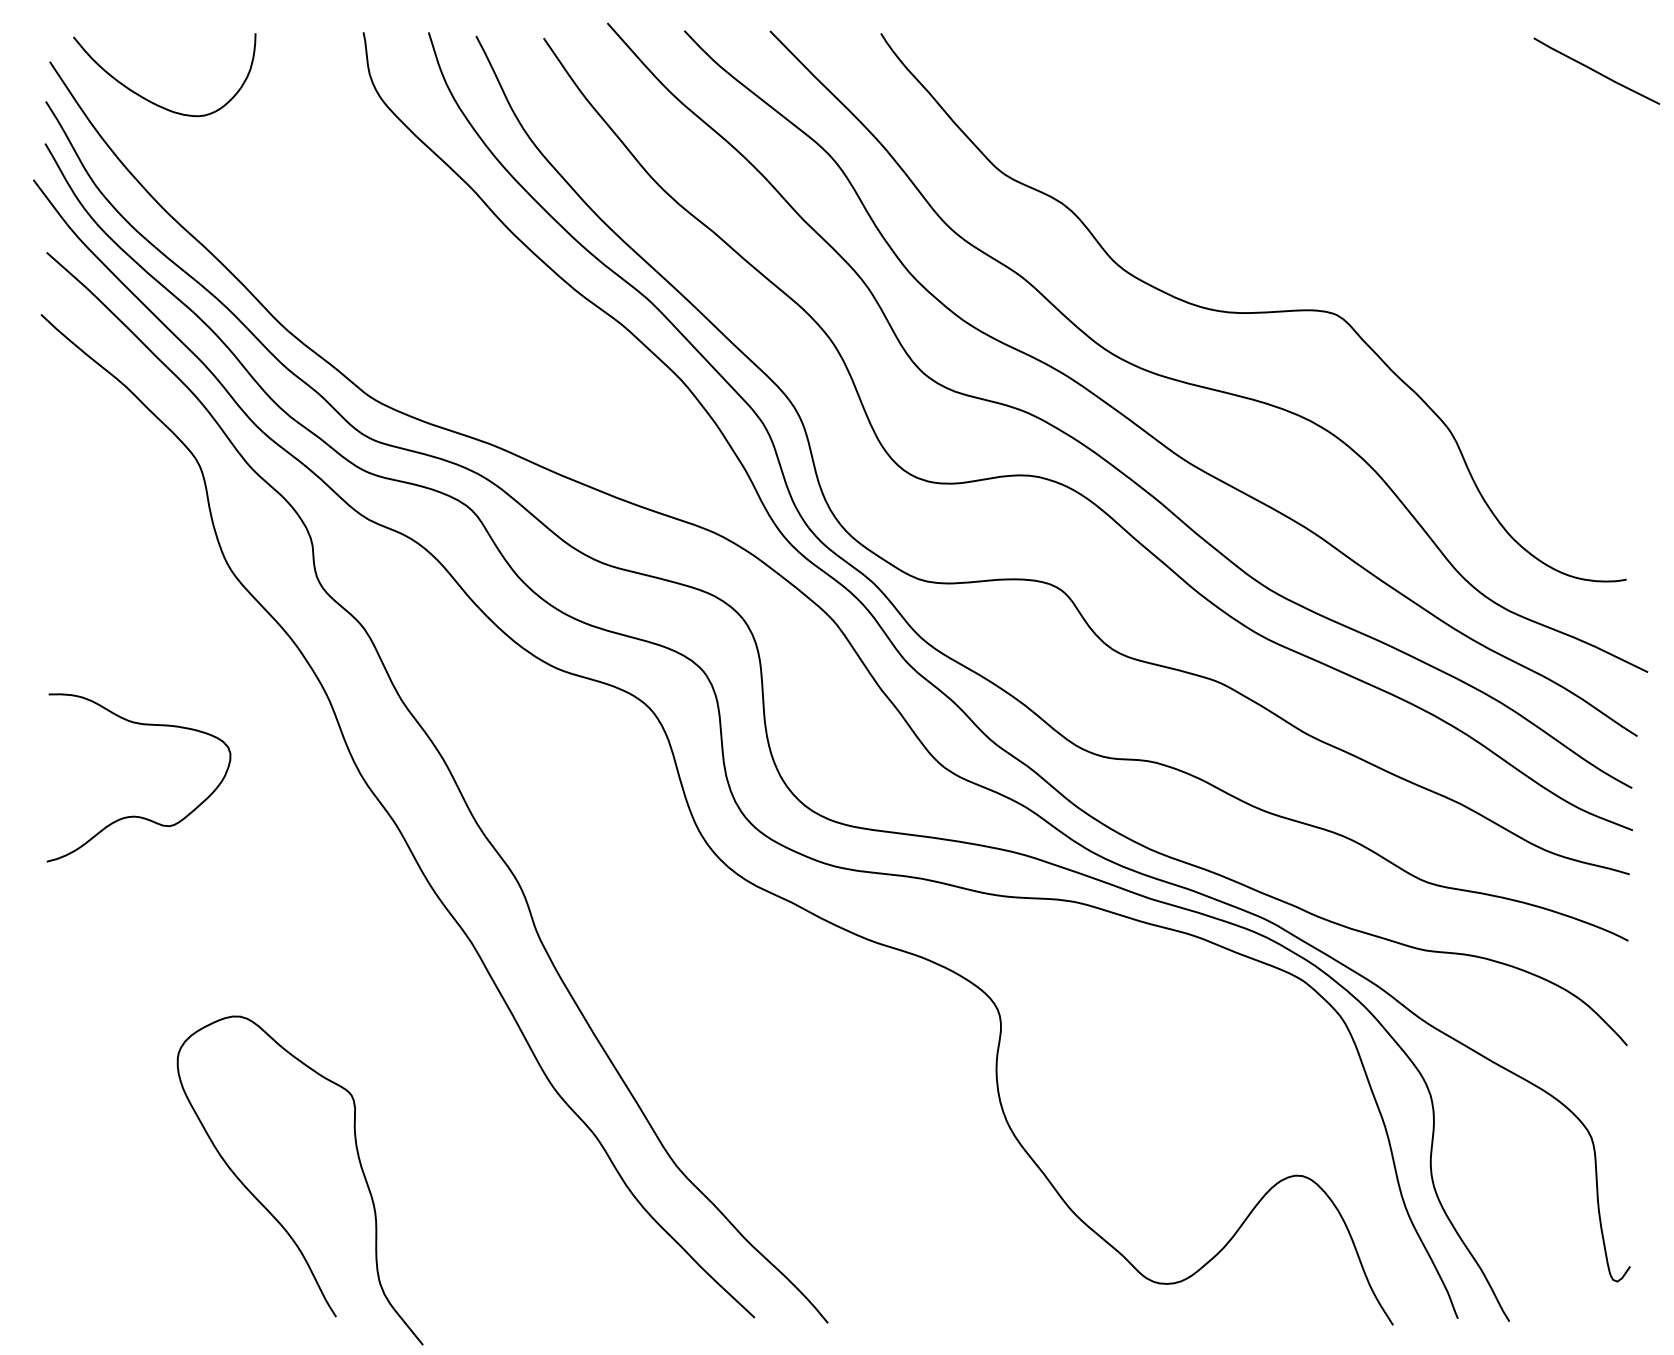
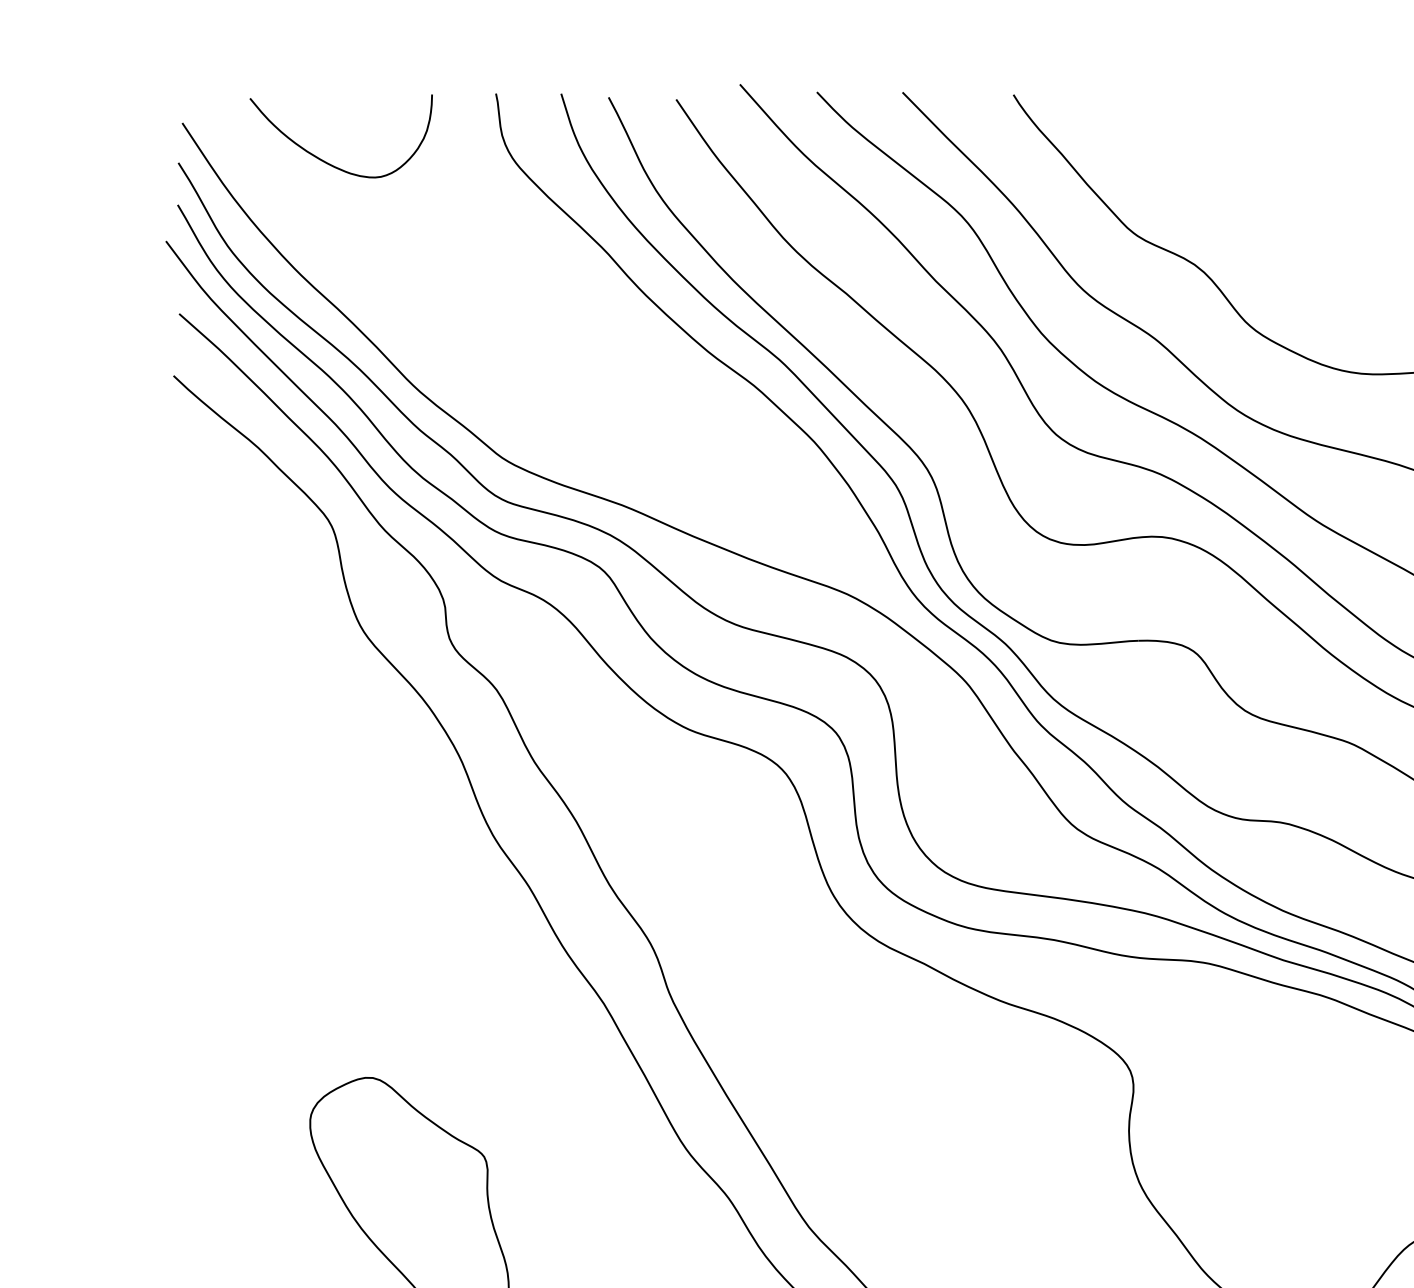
curve: (152, 101) -> (329, 162), moved
curve: (135, 815) -> (268, 876), removed

